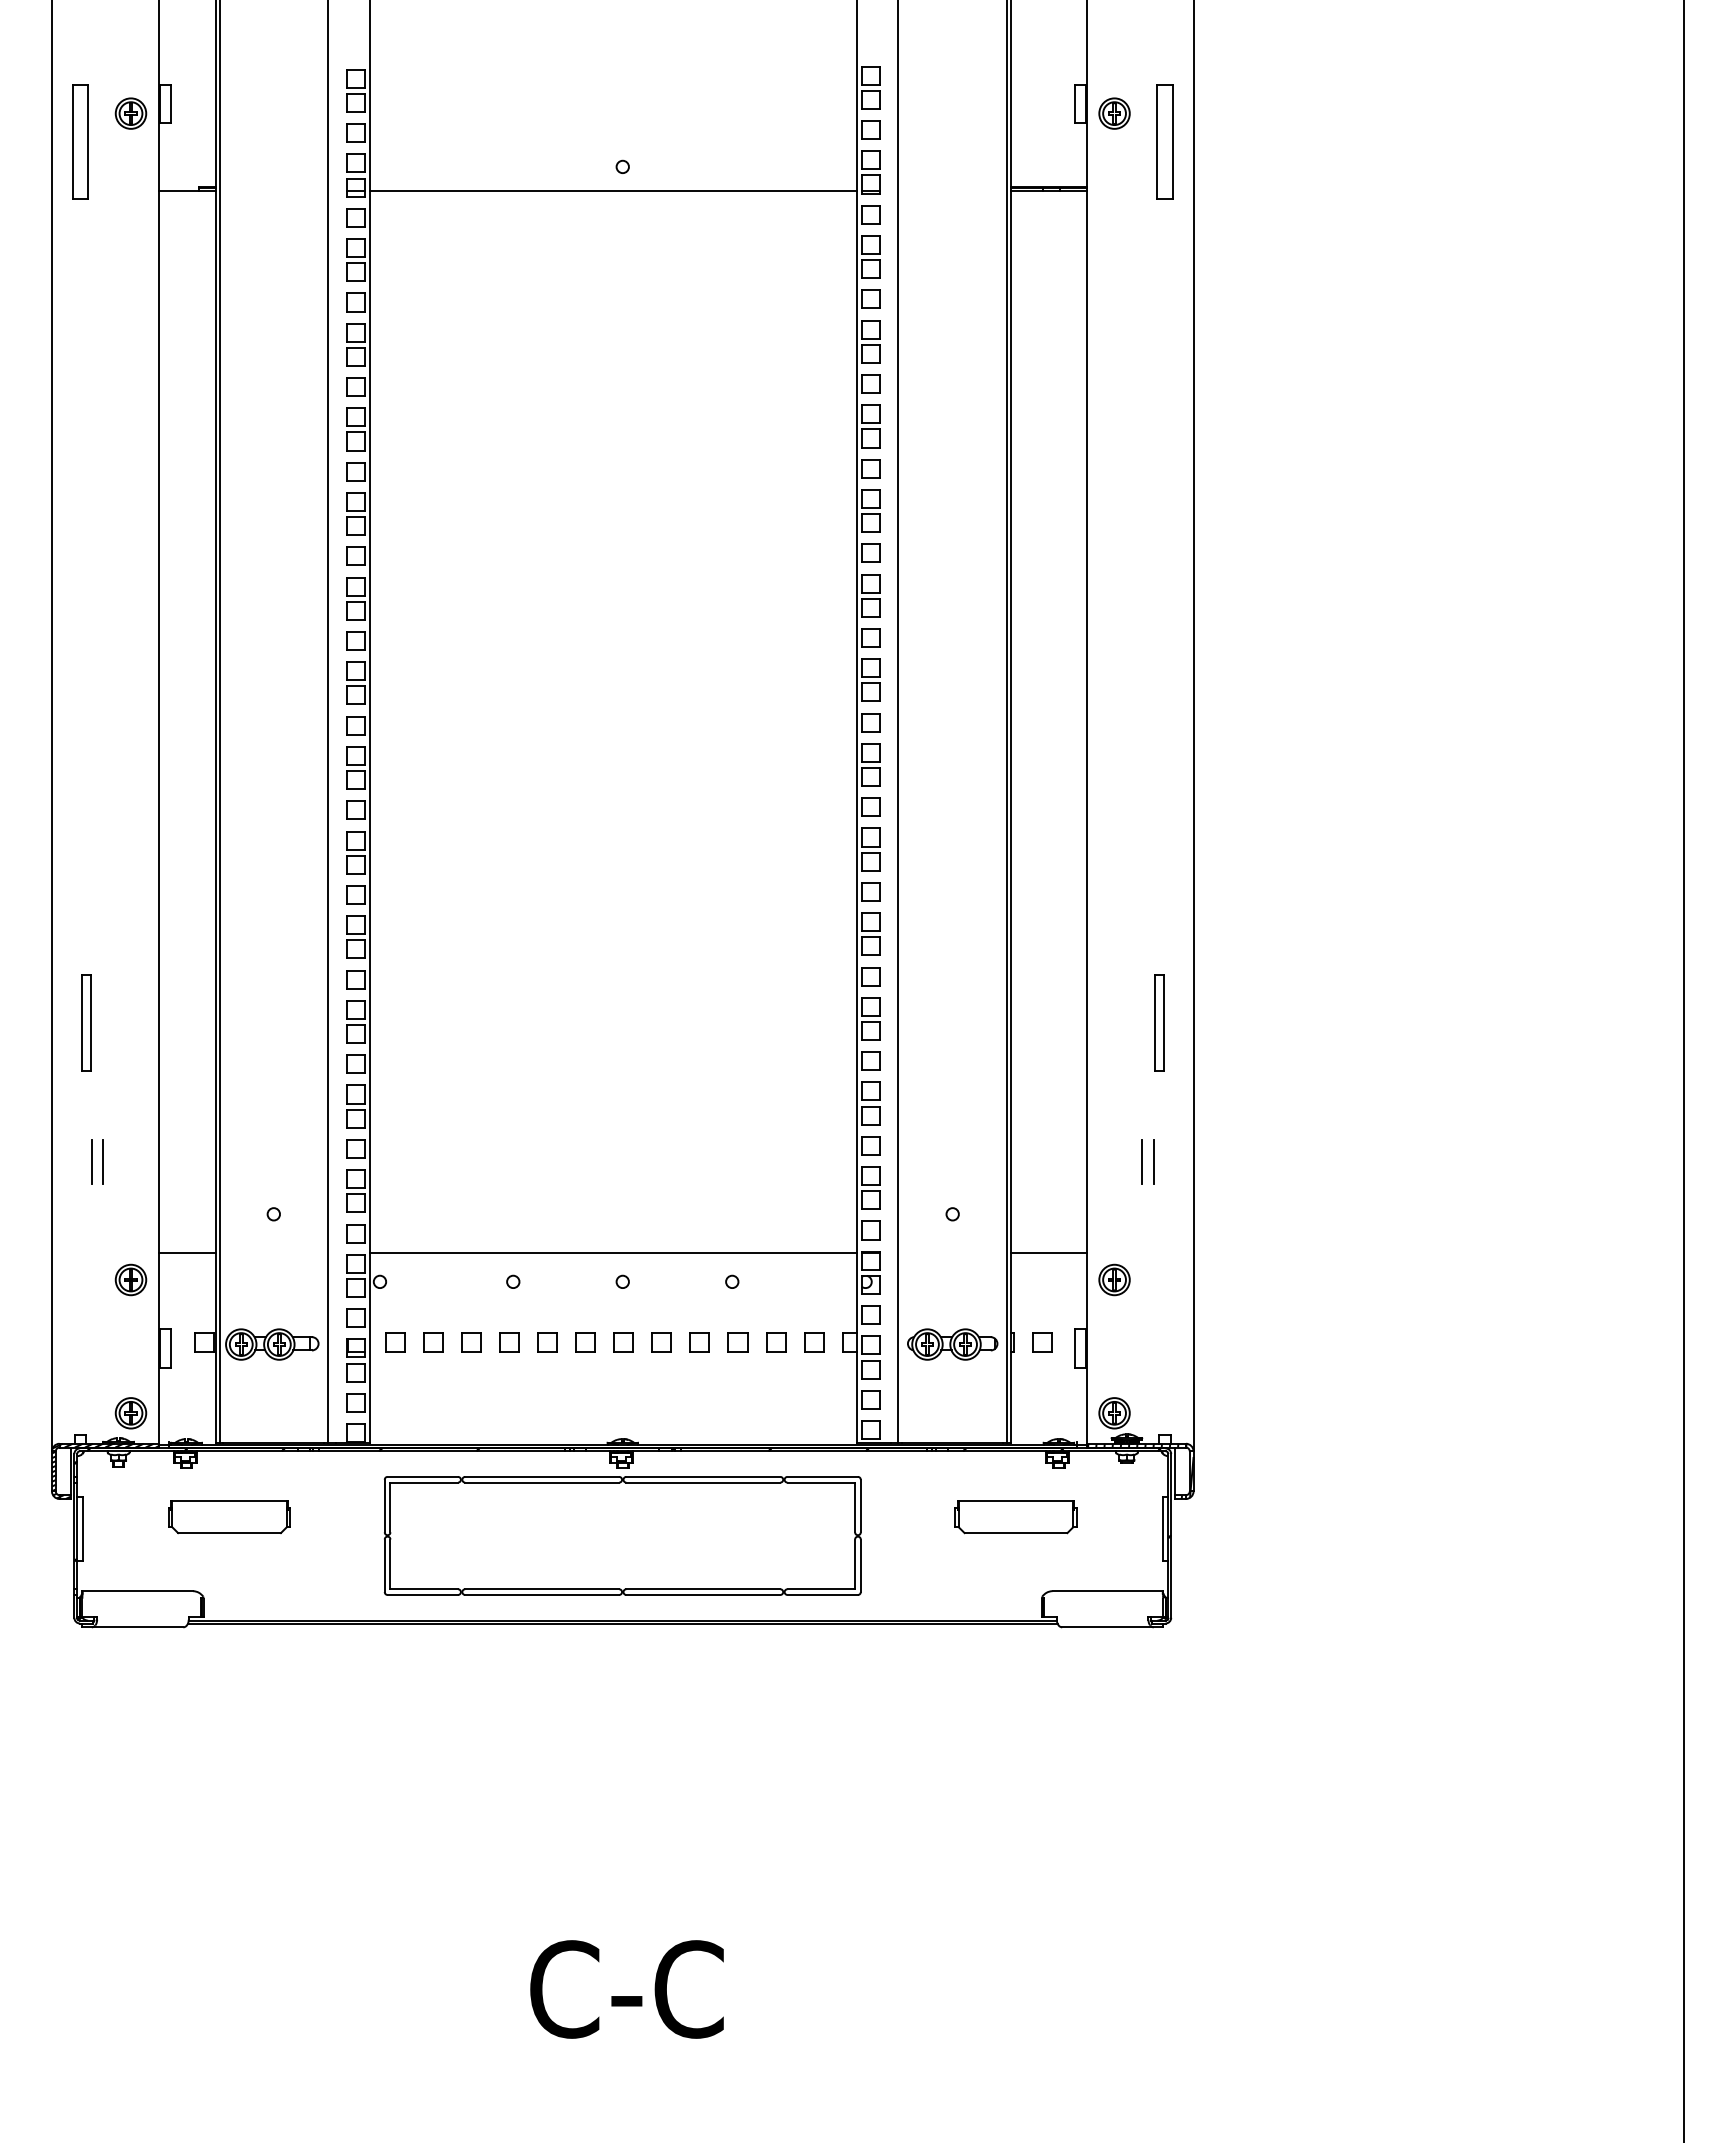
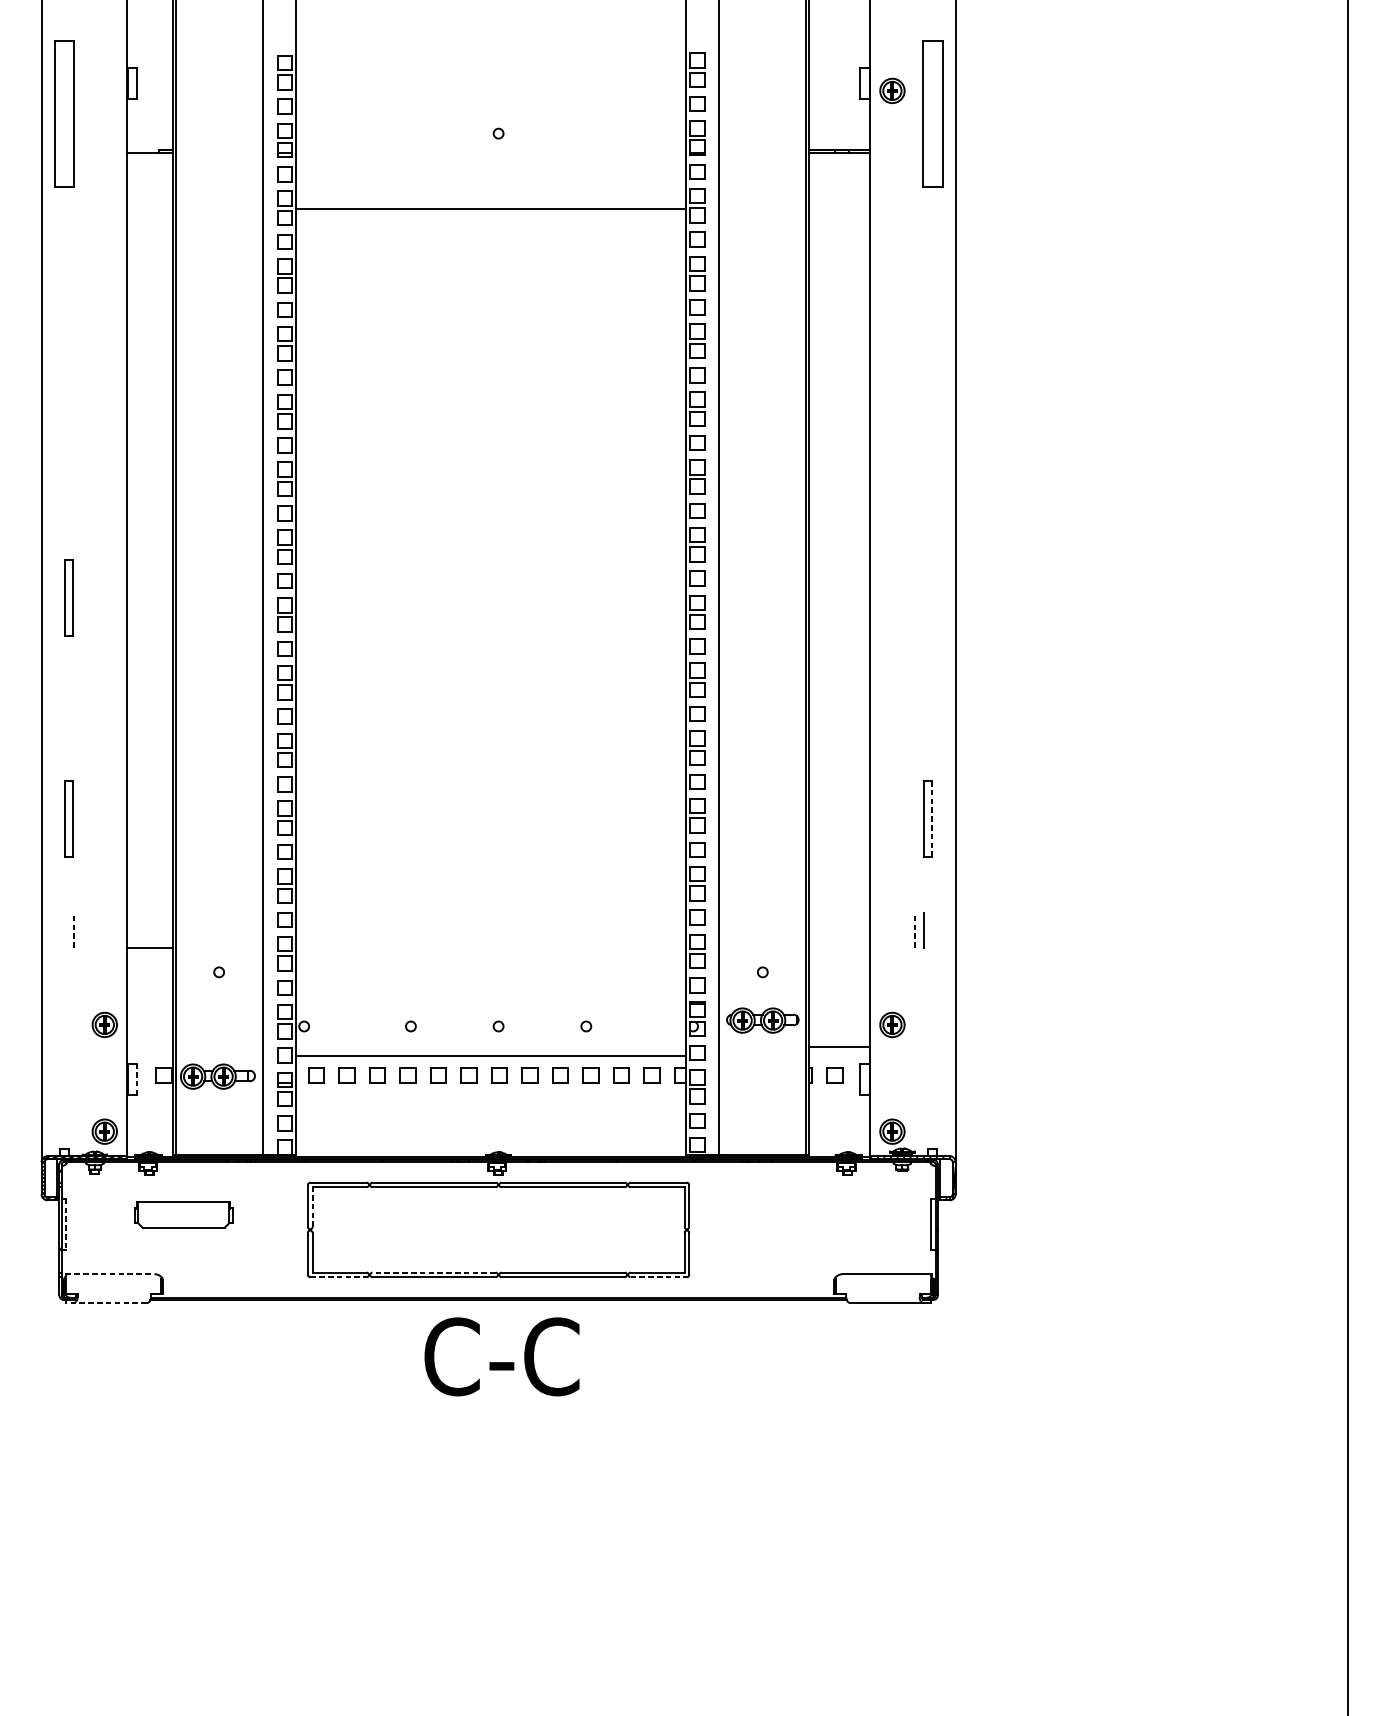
part: (130, 113) -> (104, 90), removed
part: (80, 141) -> (64, 113), size x1.6
part: (1164, 141) -> (932, 113), size x1.6
line: (612, 190) -> (490, 208), moved
part: (86, 746) -> (69, 597), added
line: (1164, 1022) -> (932, 818), solid -> dashed
line: (91, 1161) -> (73, 930), solid -> dashed
line: (103, 1161) -> (82, 930), removed
line: (1142, 1161) -> (914, 930), solid -> dashed
line: (186, 1253) -> (149, 947), moved
line: (612, 1253) -> (490, 1055), moved
line: (1048, 1253) -> (839, 1046), moved
part: (952, 1344) -> (762, 1020), moved
line: (171, 1348) -> (137, 1079), solid -> dashed
line: (390, 1507) -> (312, 1207), solid -> dashed
part: (1015, 1517) -> (813, 1215), removed
line: (82, 1528) -> (65, 1223), solid -> dashed
line: (541, 1589) -> (433, 1272), solid -> dashed
line: (138, 1591) -> (110, 1274), solid -> dashed
line: (423, 1594) -> (339, 1276), solid -> dashed
line: (823, 1594) -> (659, 1276), solid -> dashed
line: (132, 1627) -> (106, 1303), solid -> dashed
text: (626, 1989) -> (501, 1356), moved

